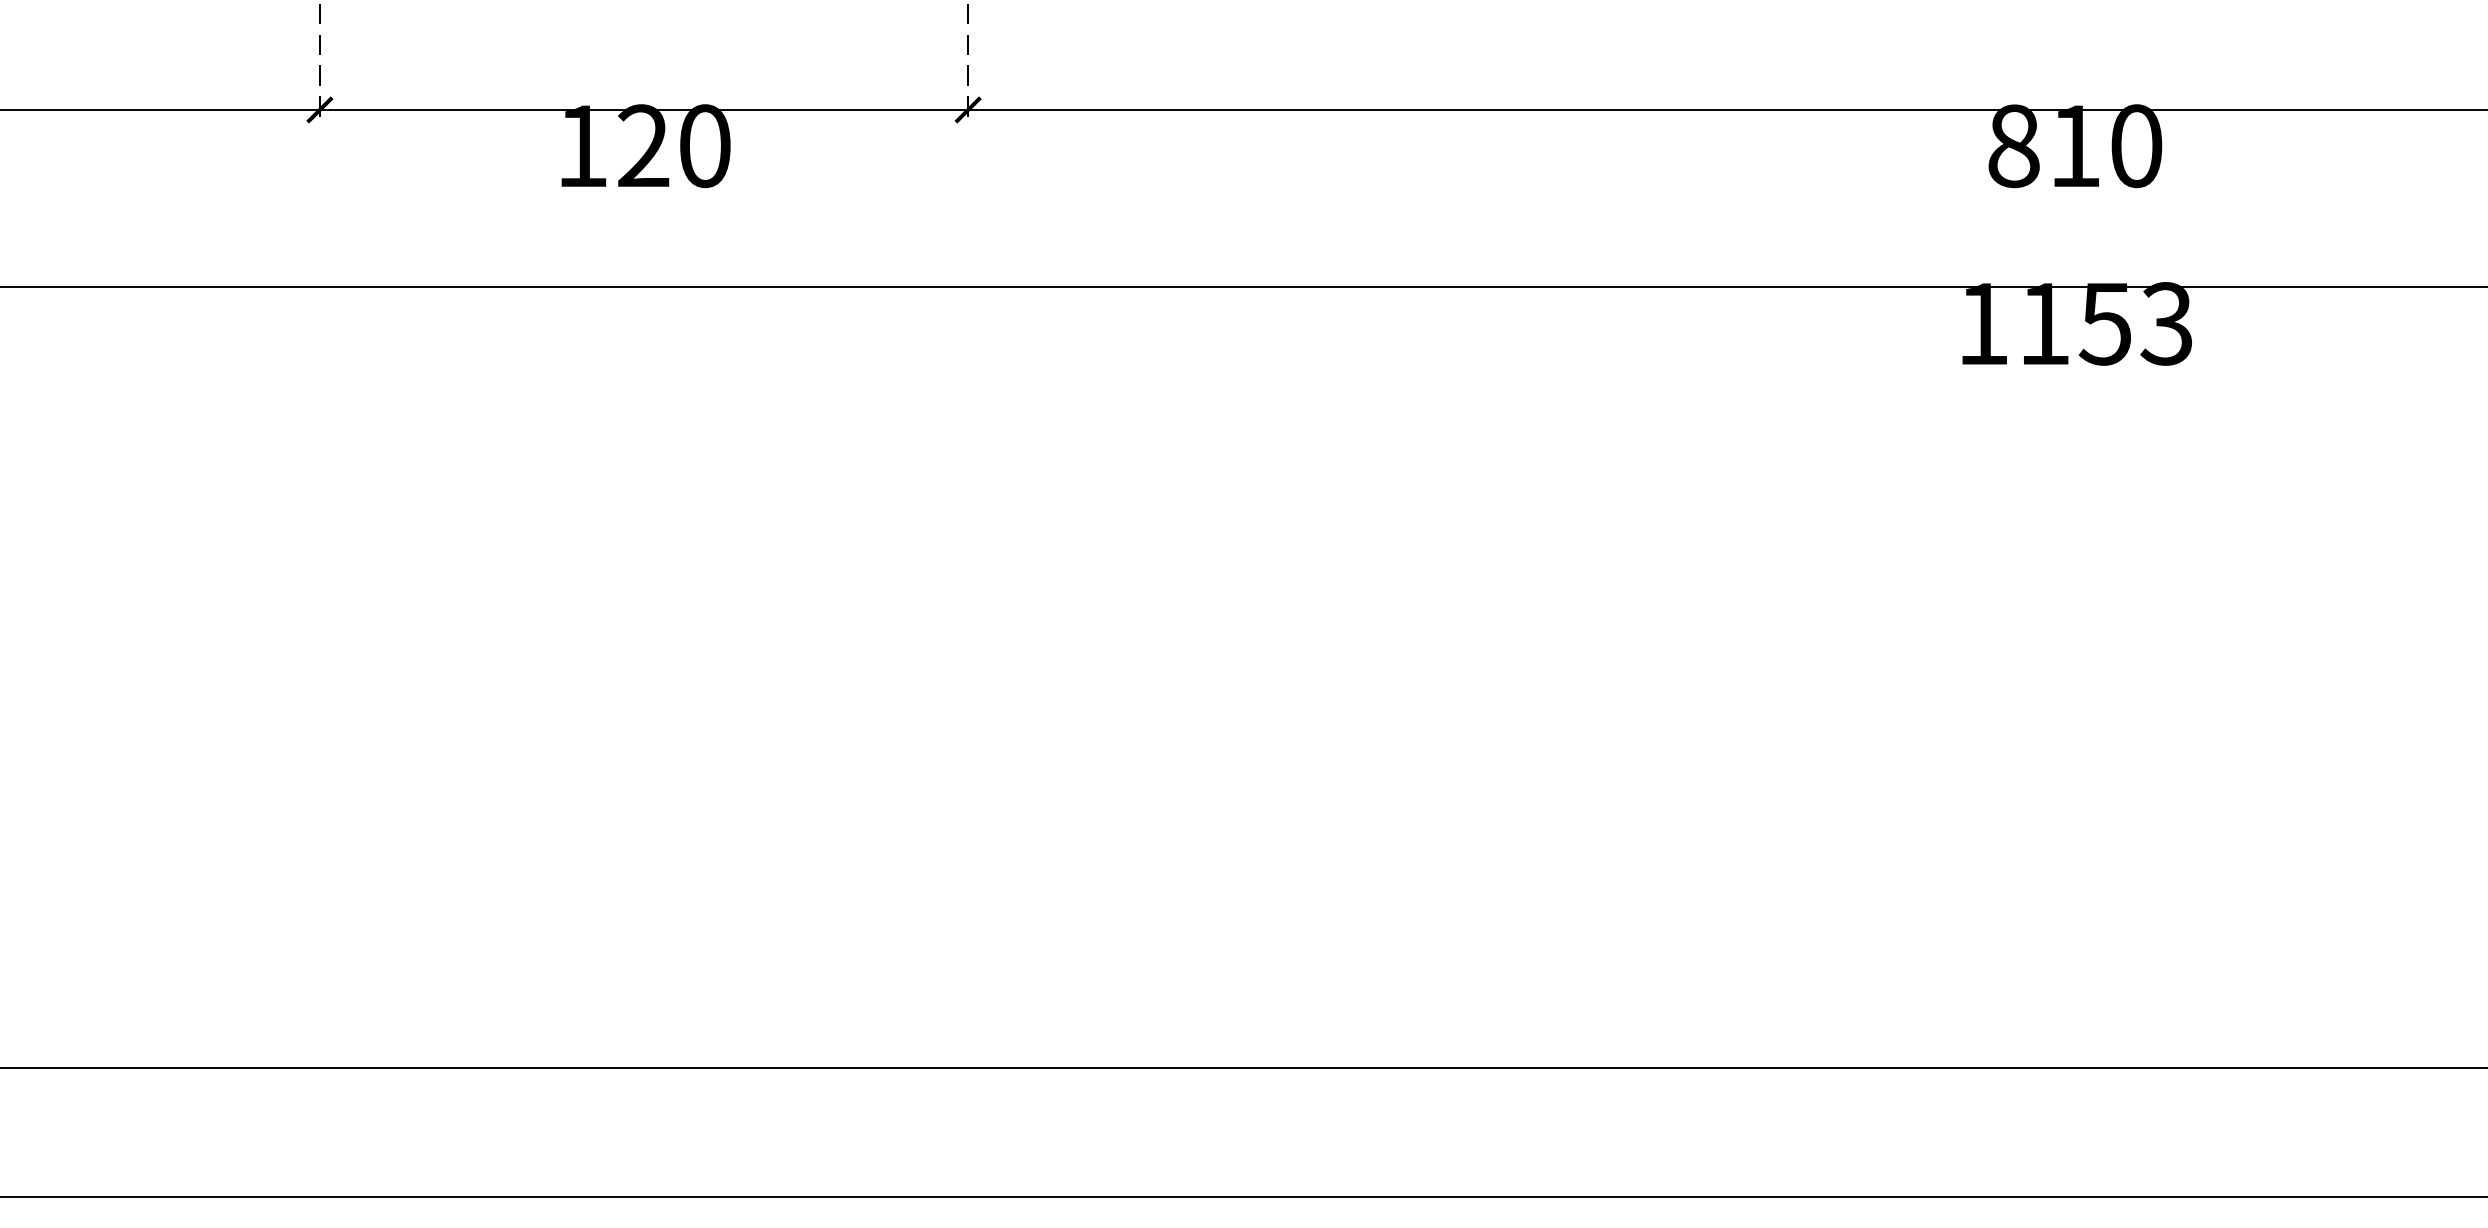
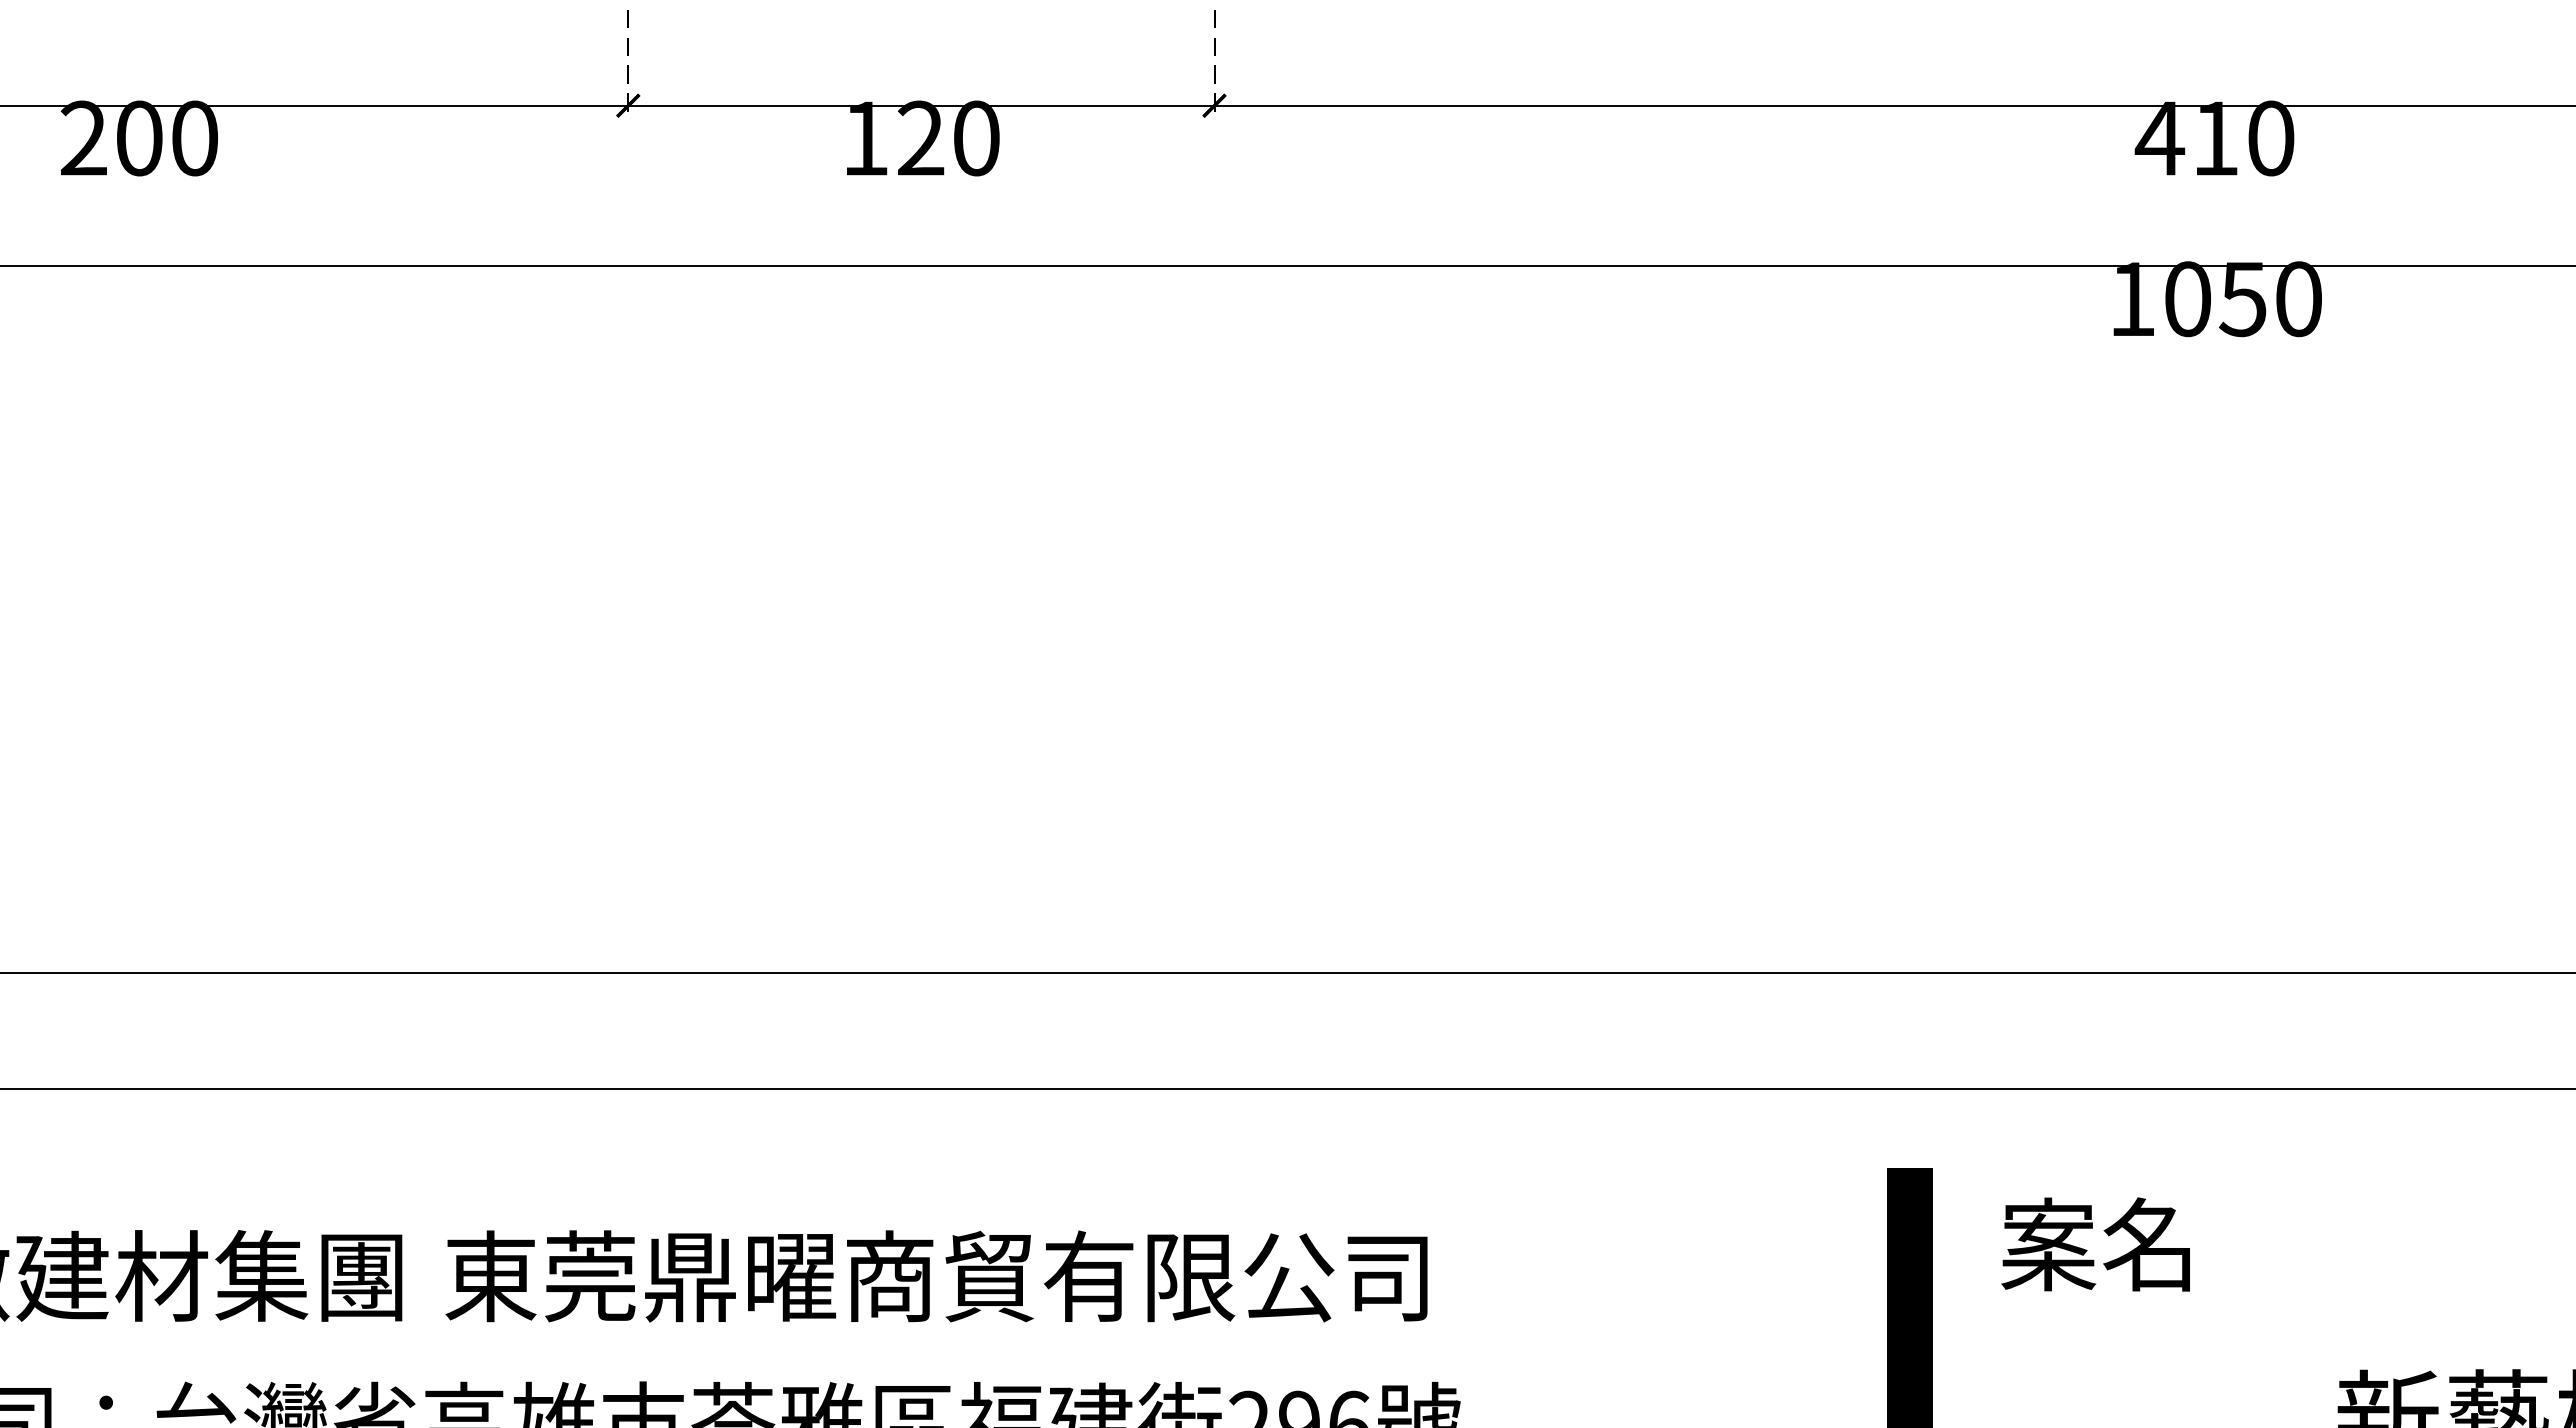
text: (2013, 146) -> (2159, 138), 810 -> 410
text: (2106, 324) -> (2243, 299), 1153 -> 1050

